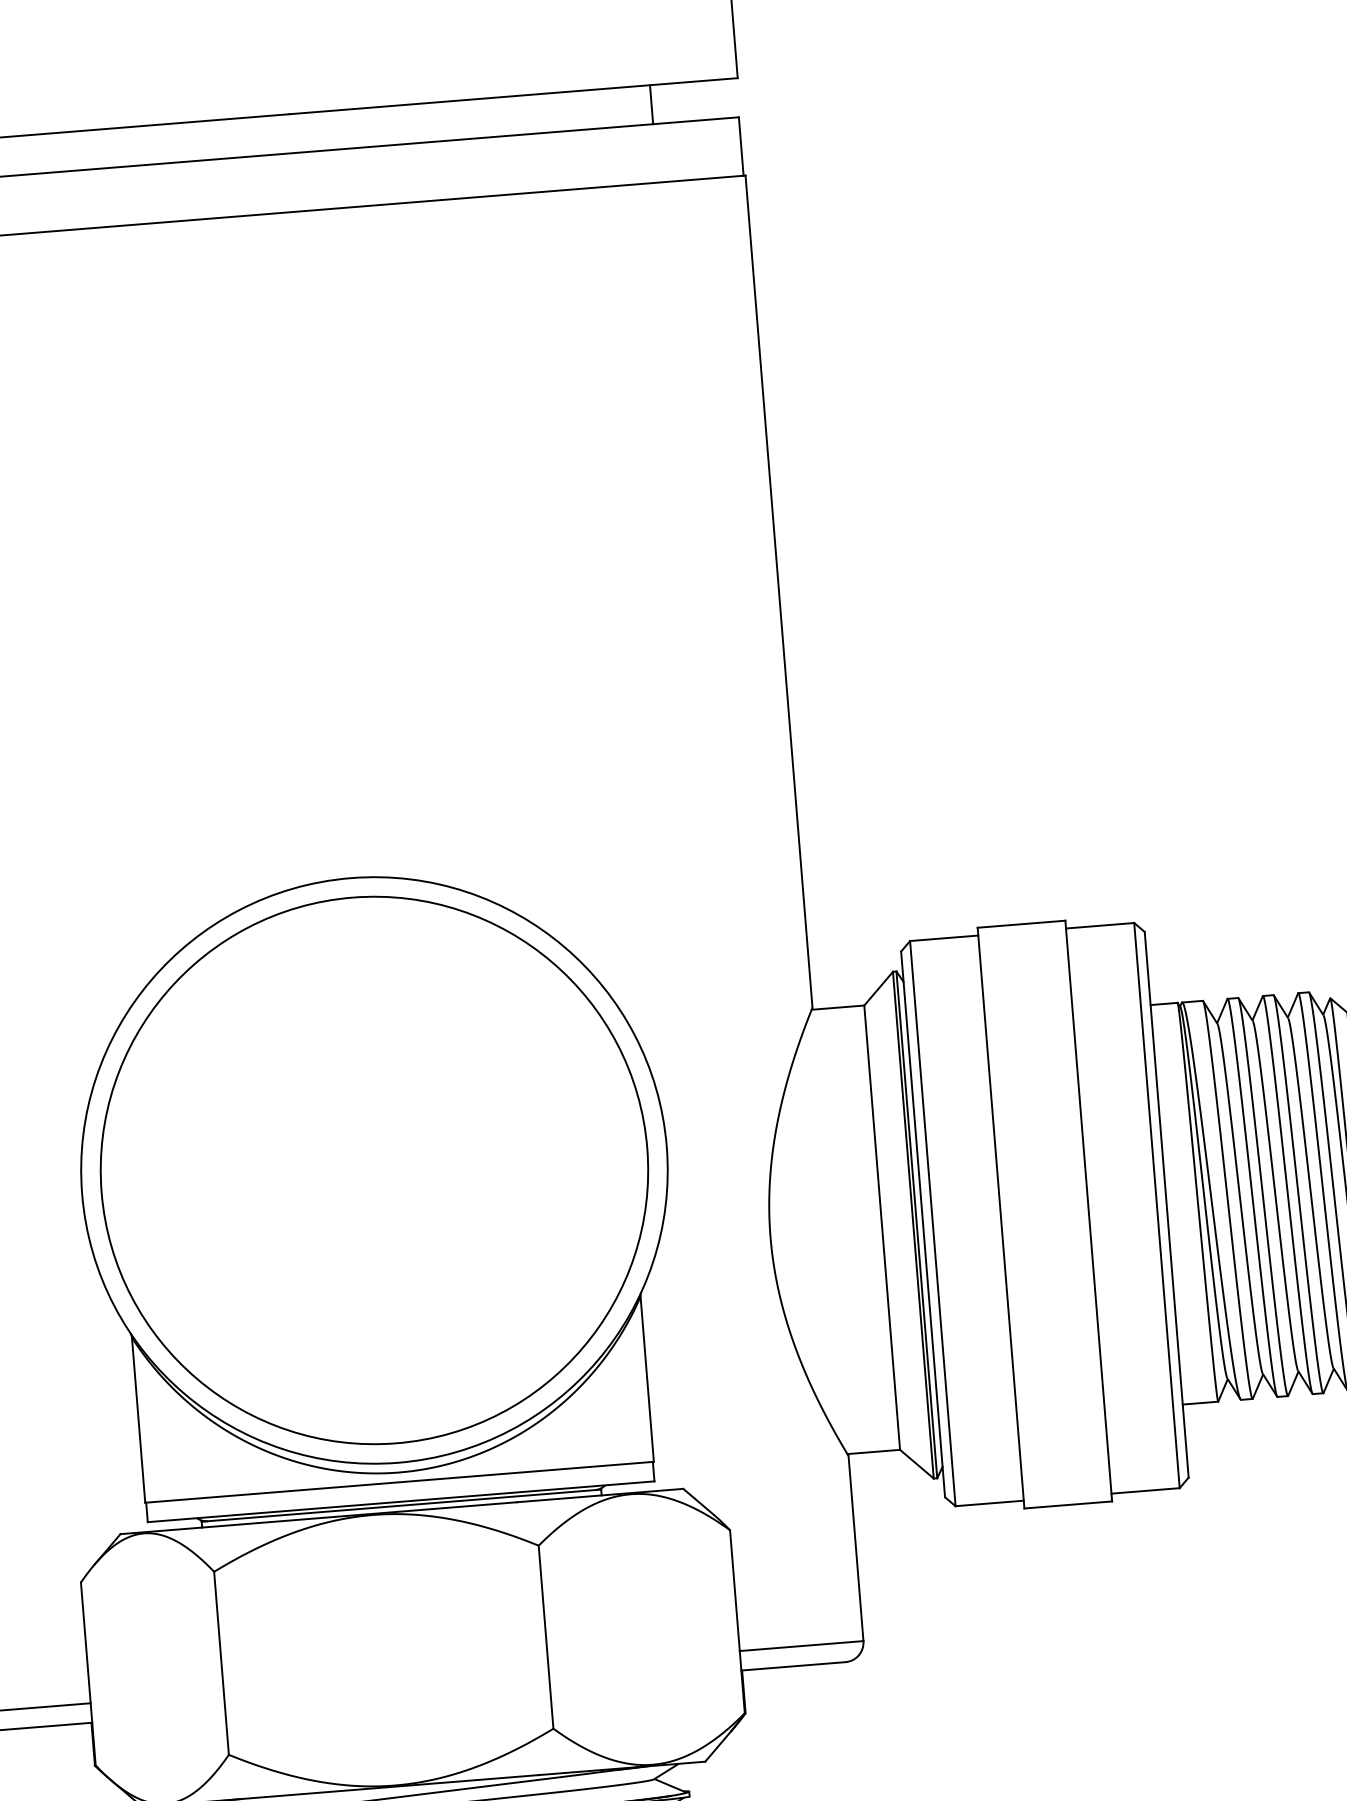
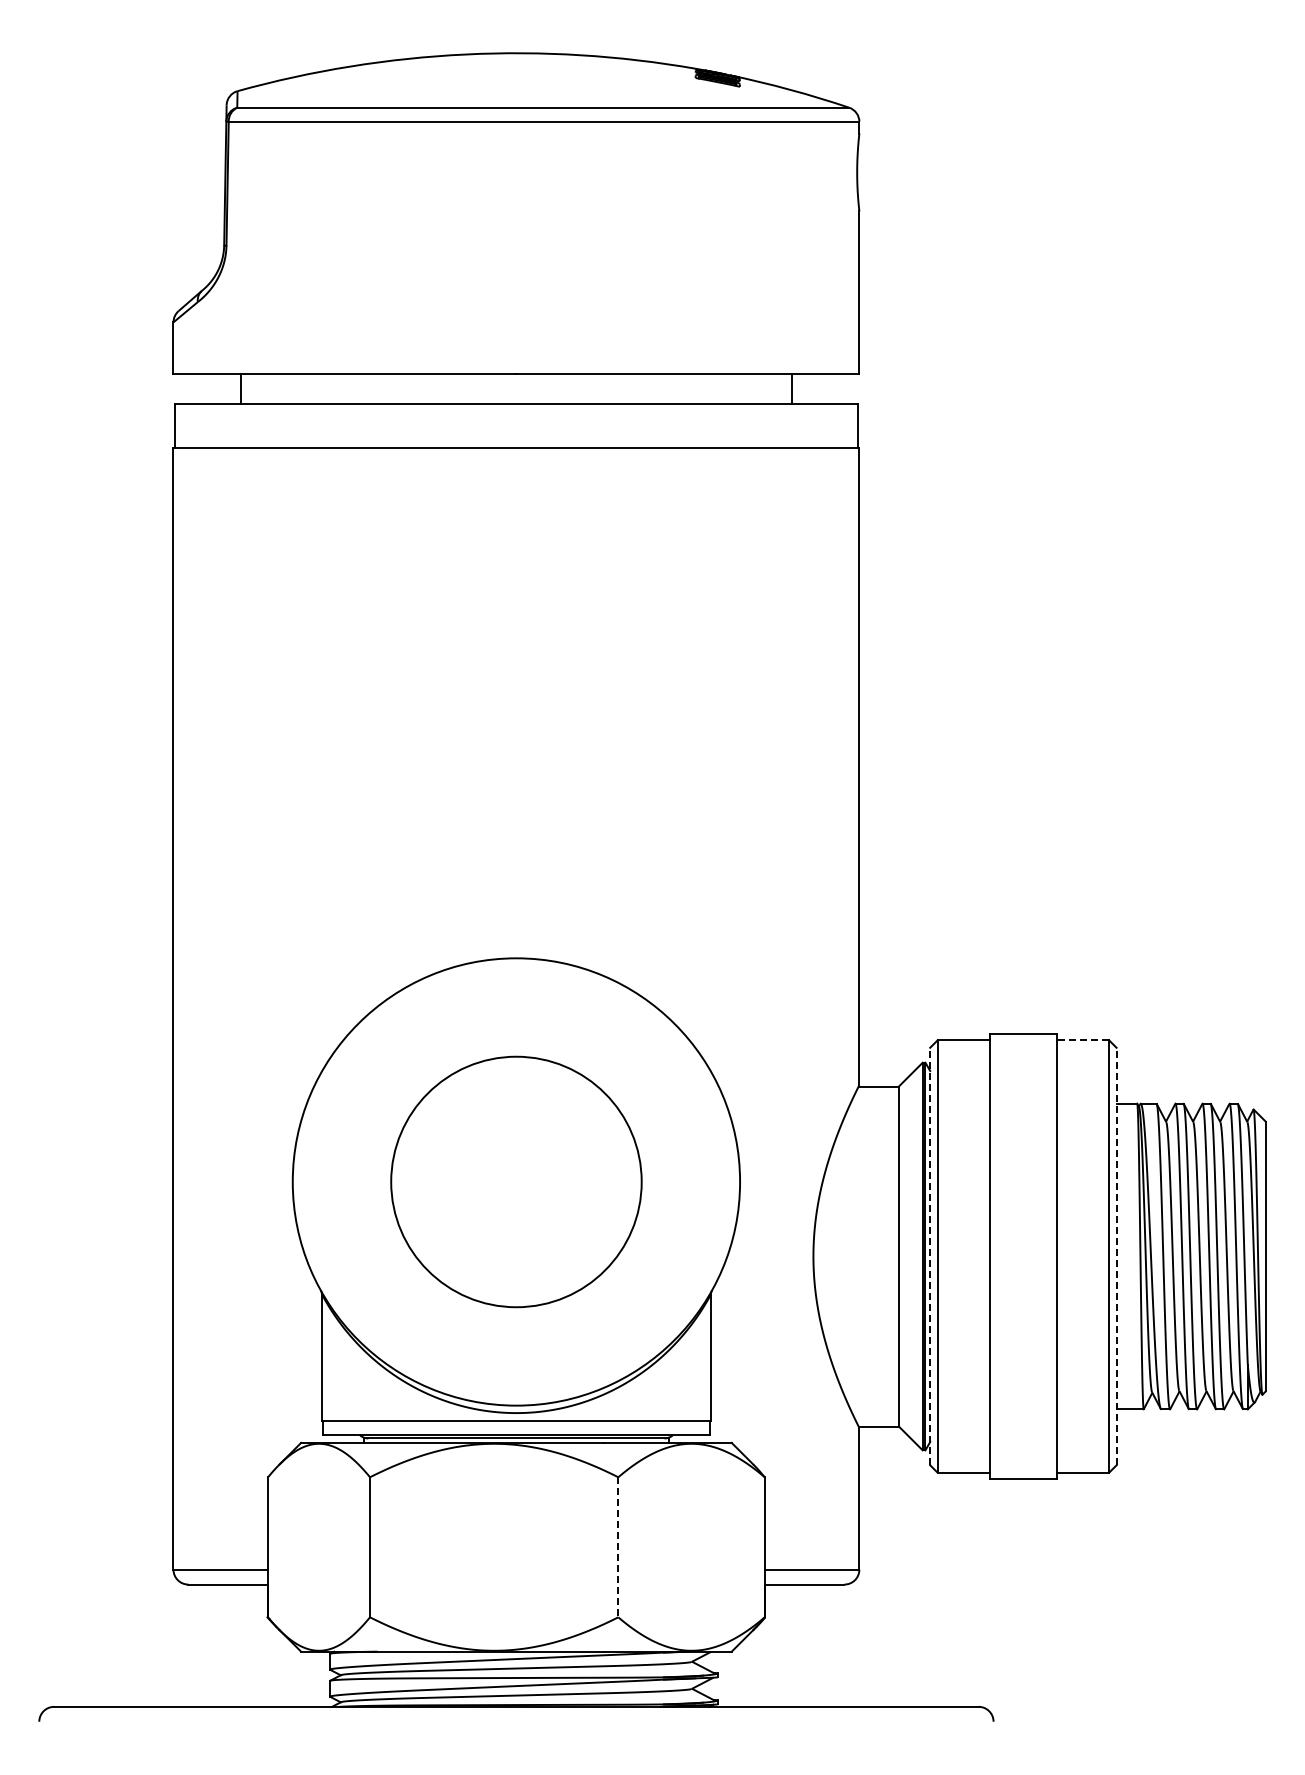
line: (1099, 926) -> (1082, 1040), solid -> dashed
circle: (374, 1169) -> (516, 1181), size x0.6
line: (1166, 1204) -> (1116, 1256), solid -> dashed
line: (923, 1224) -> (930, 1256), solid -> dashed
line: (546, 1637) -> (618, 1547), solid -> dashed

